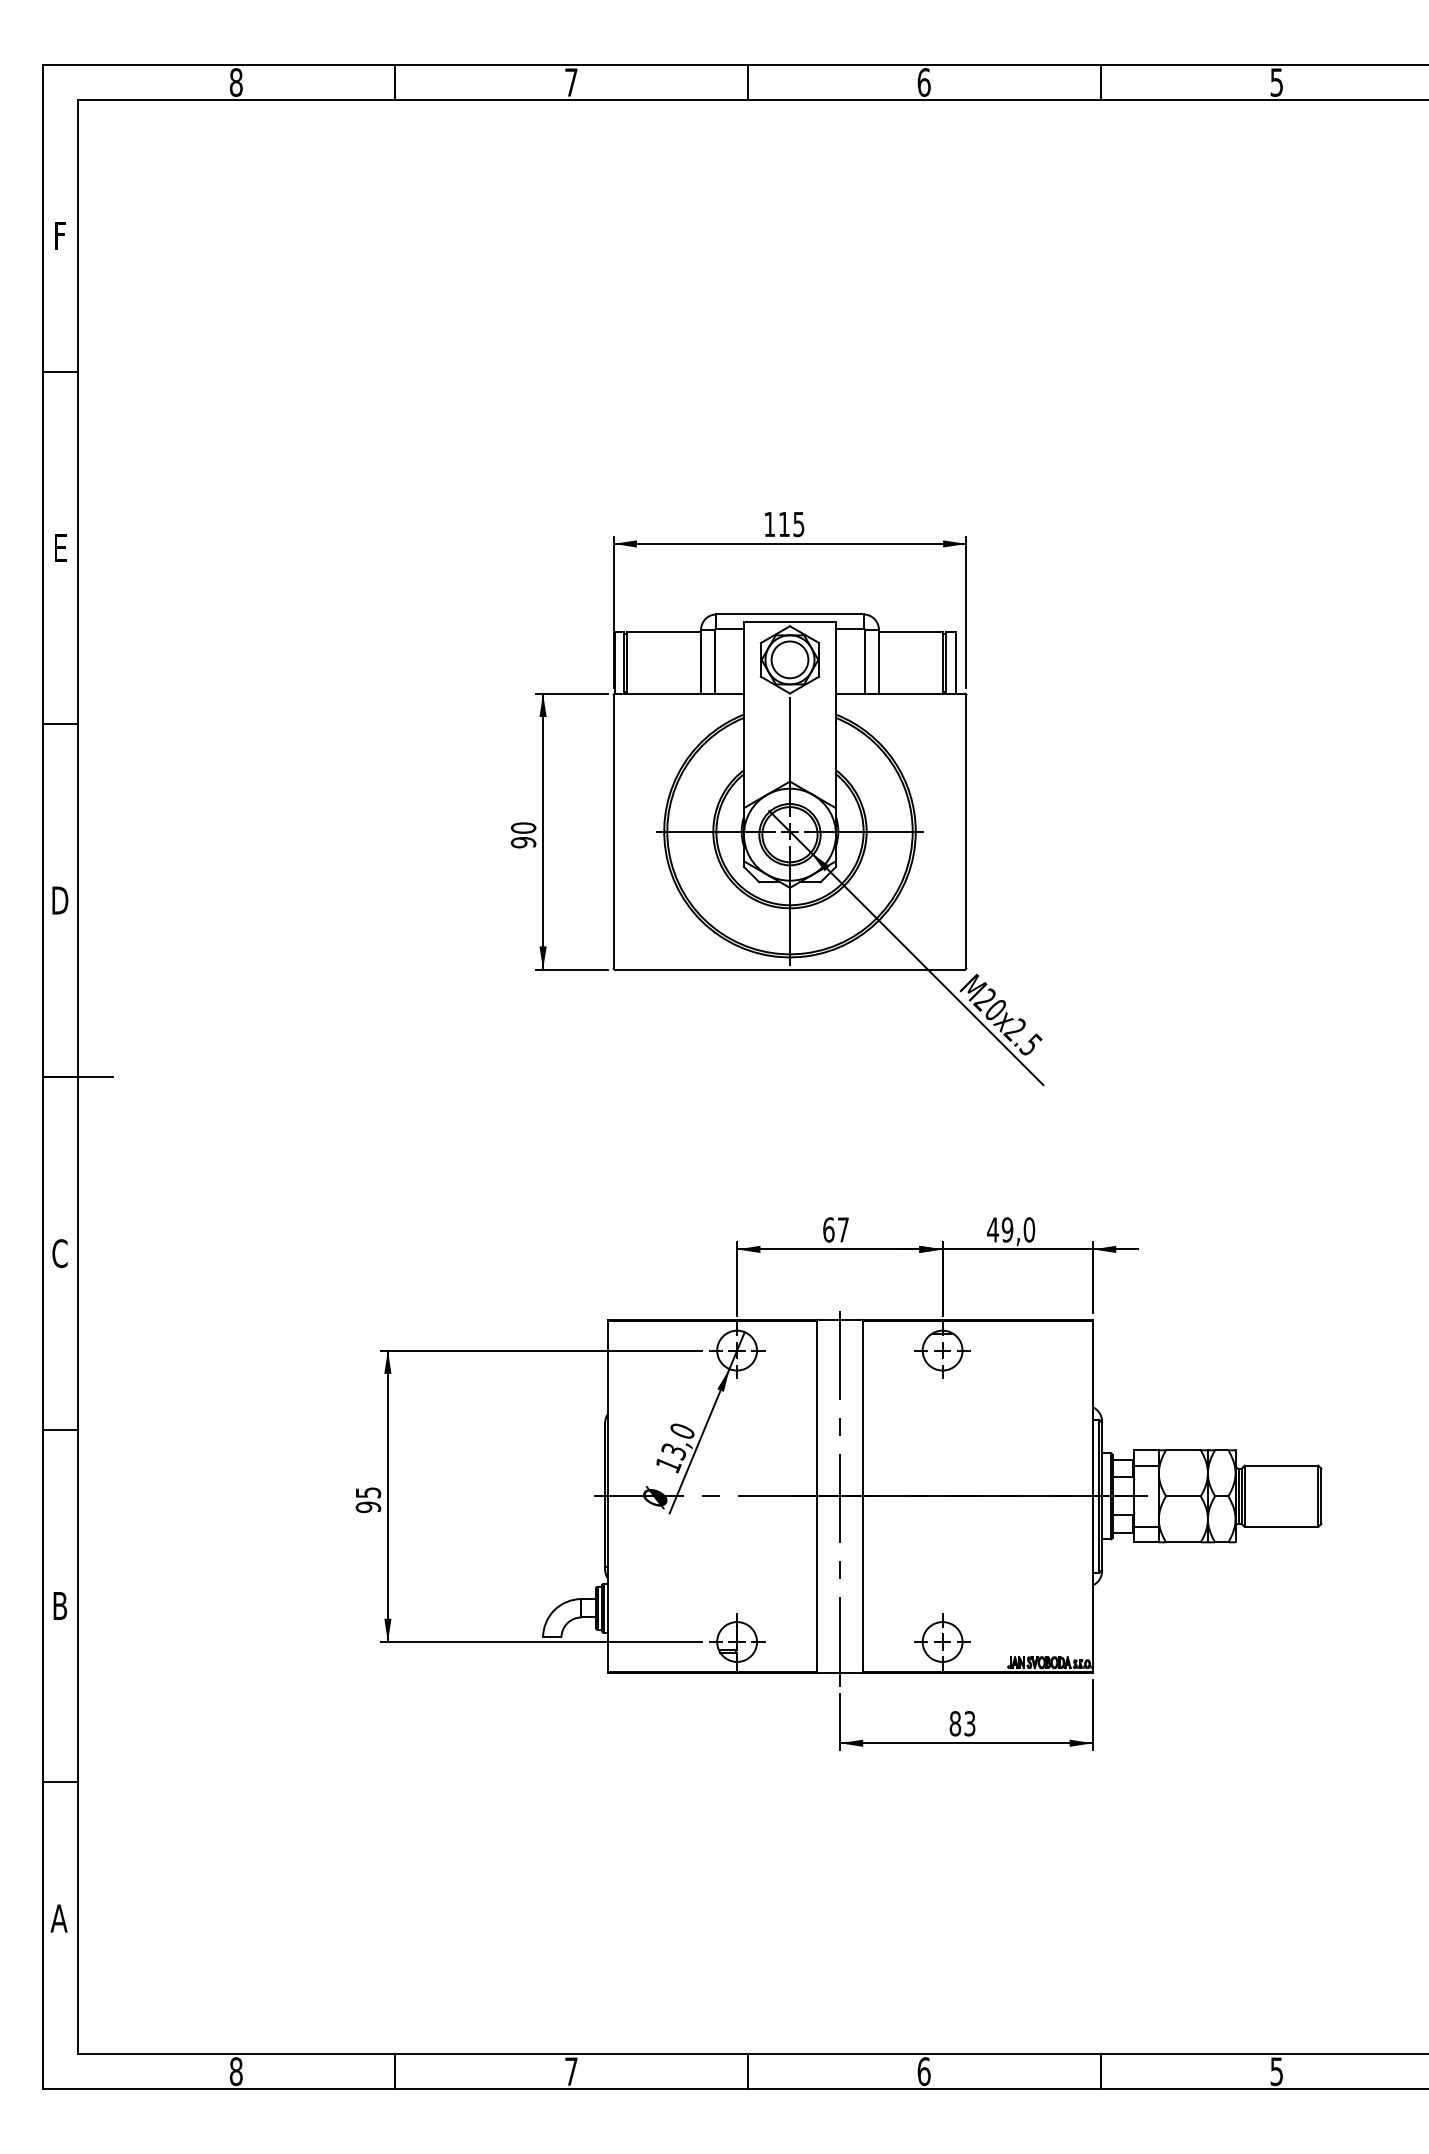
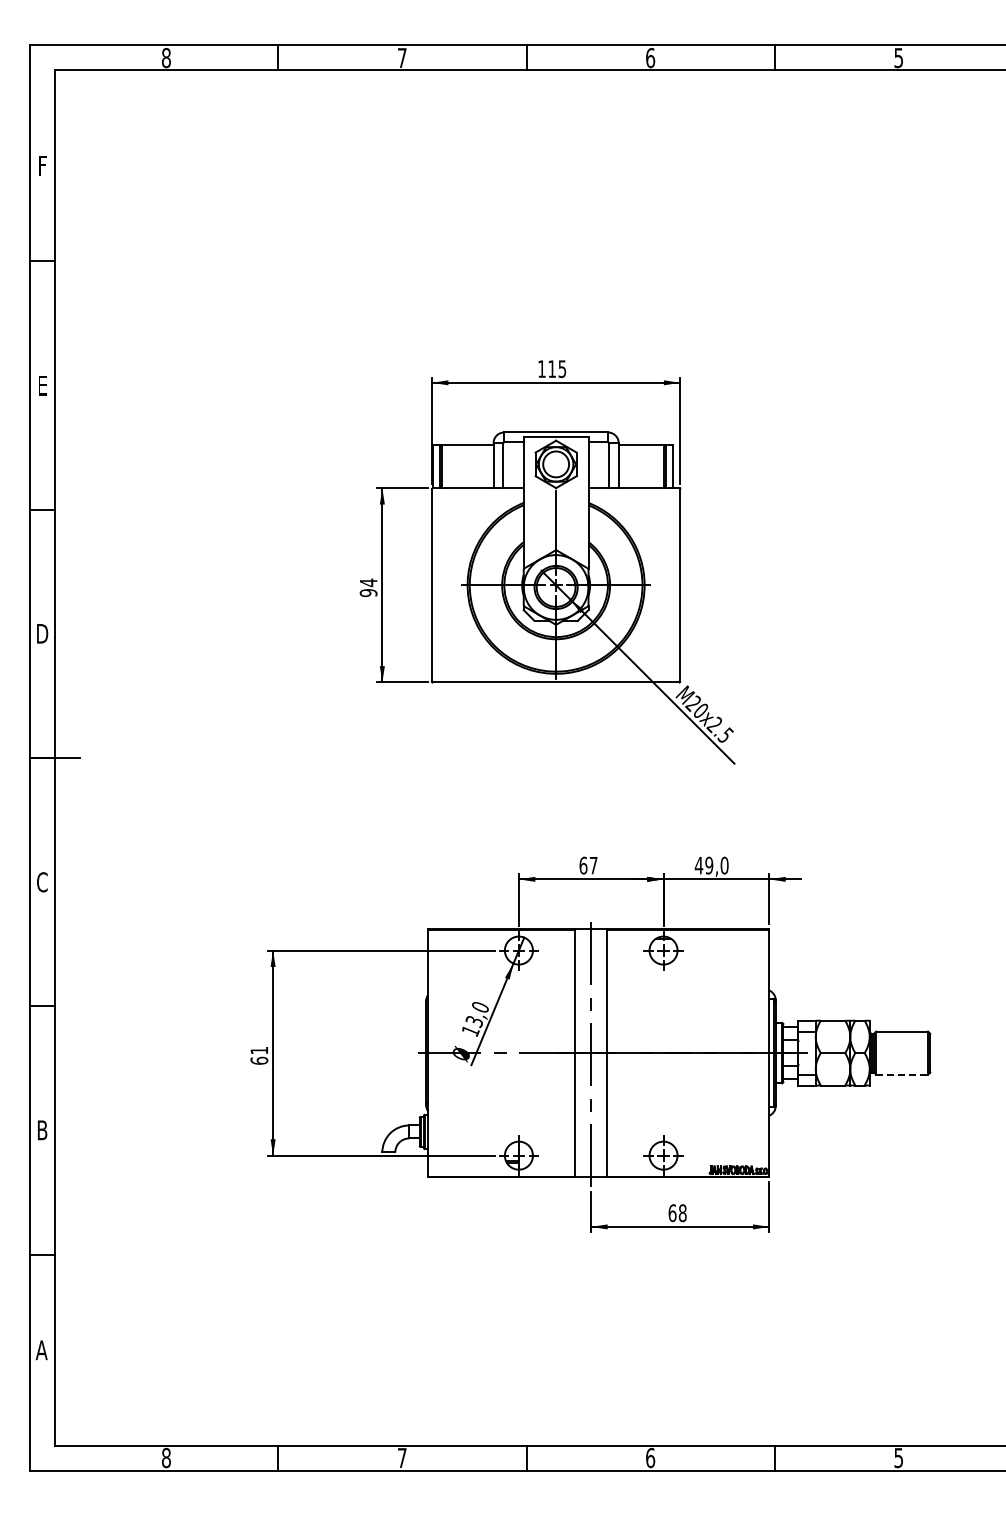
text: (523, 827) -> (368, 582), 90 -> 94
text: (368, 1499) -> (259, 1055), 95 -> 61
line: (1282, 1526) -> (902, 1074), solid -> dashed
text: (962, 1724) -> (677, 1213), 83 -> 68

